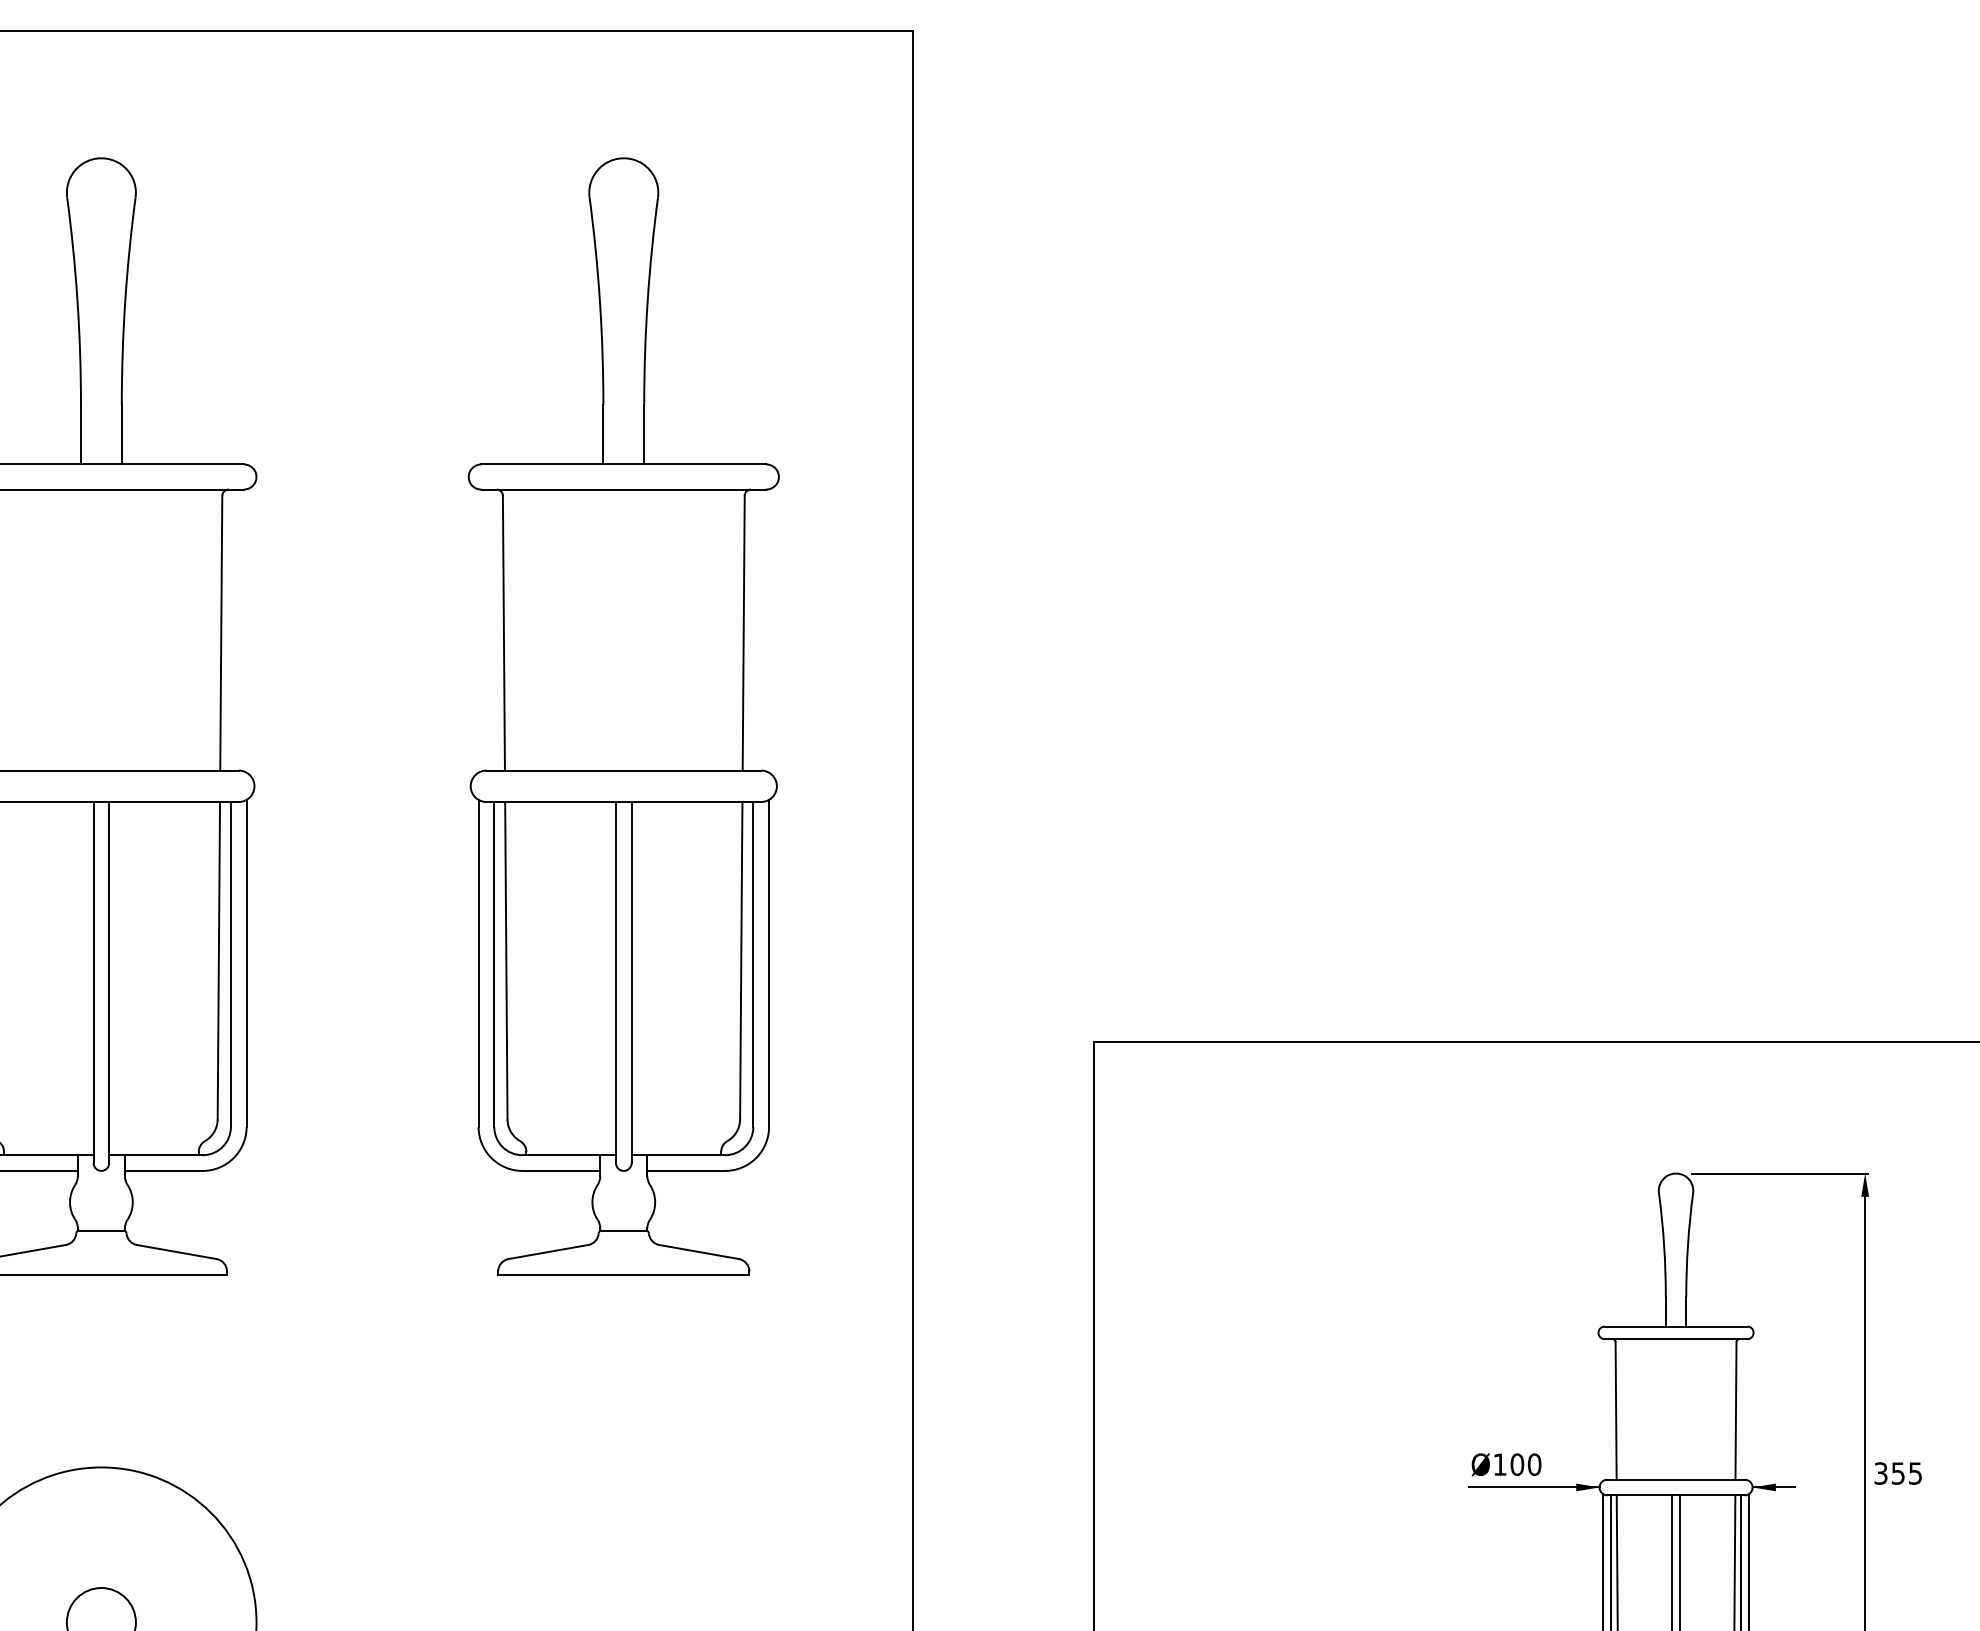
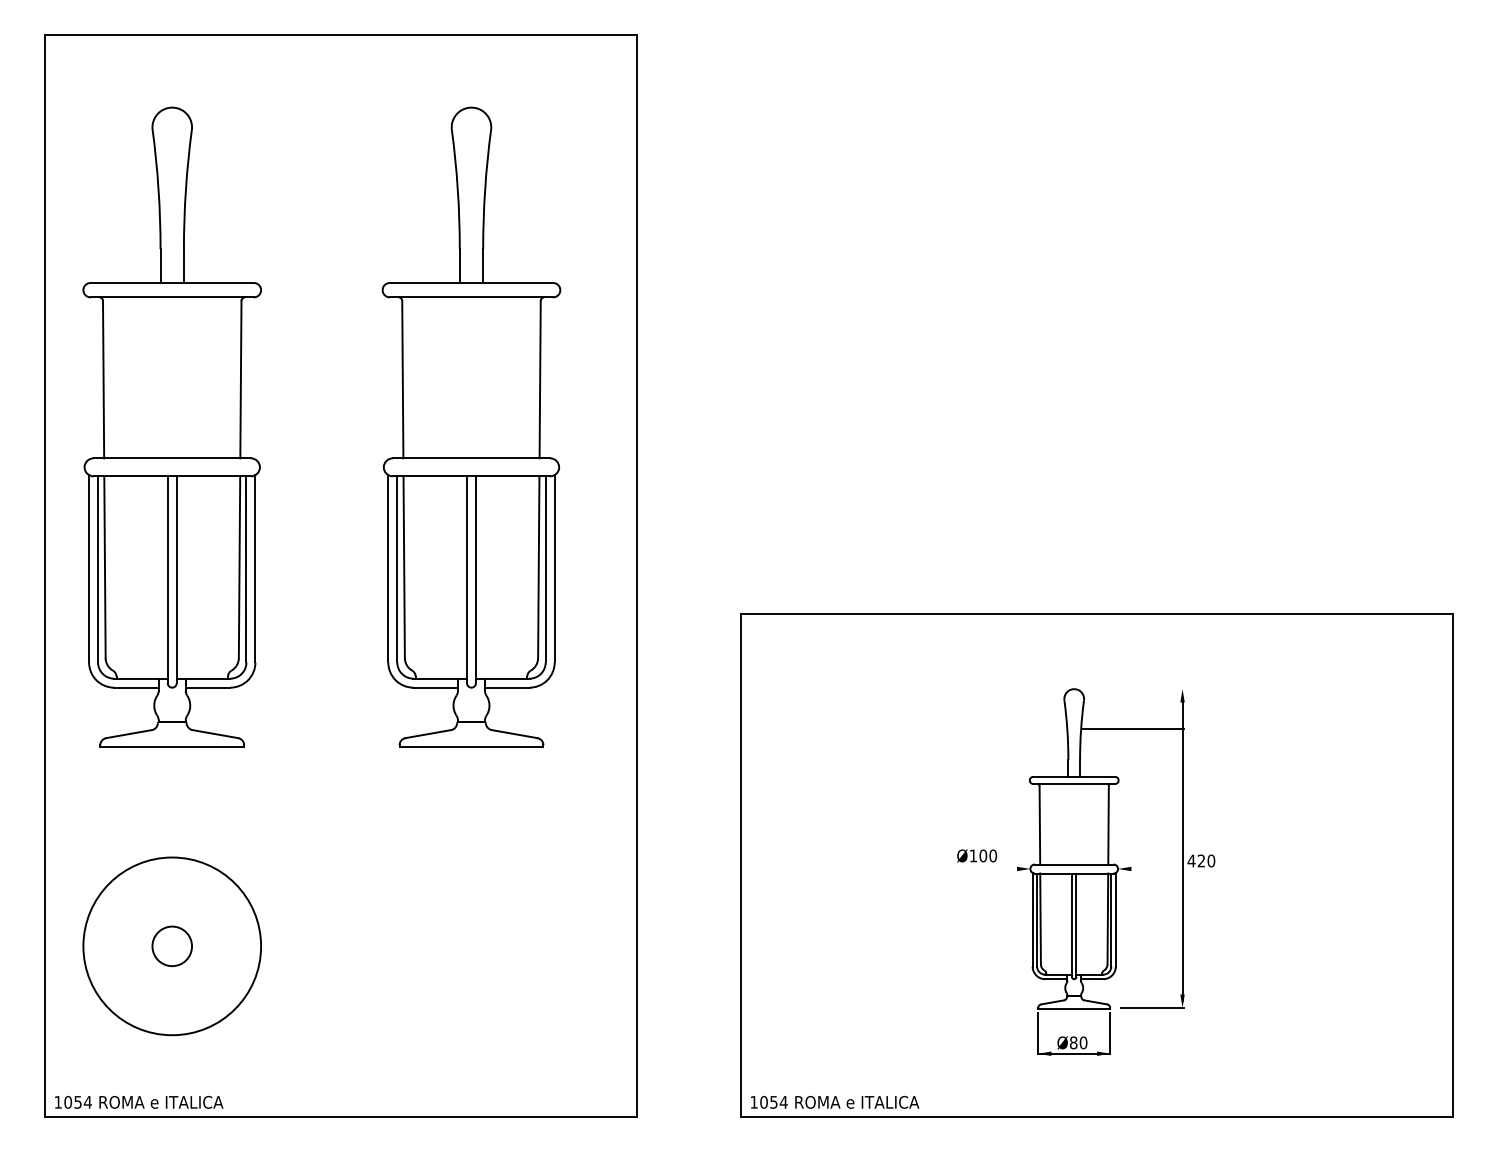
line: (1779, 1174) -> (1133, 729), moved
text: (1898, 1472) -> (1201, 860), 355 -> 420
line: (1533, 1486) -> (992, 868), removed
line: (1774, 1486) -> (1130, 868), removed

